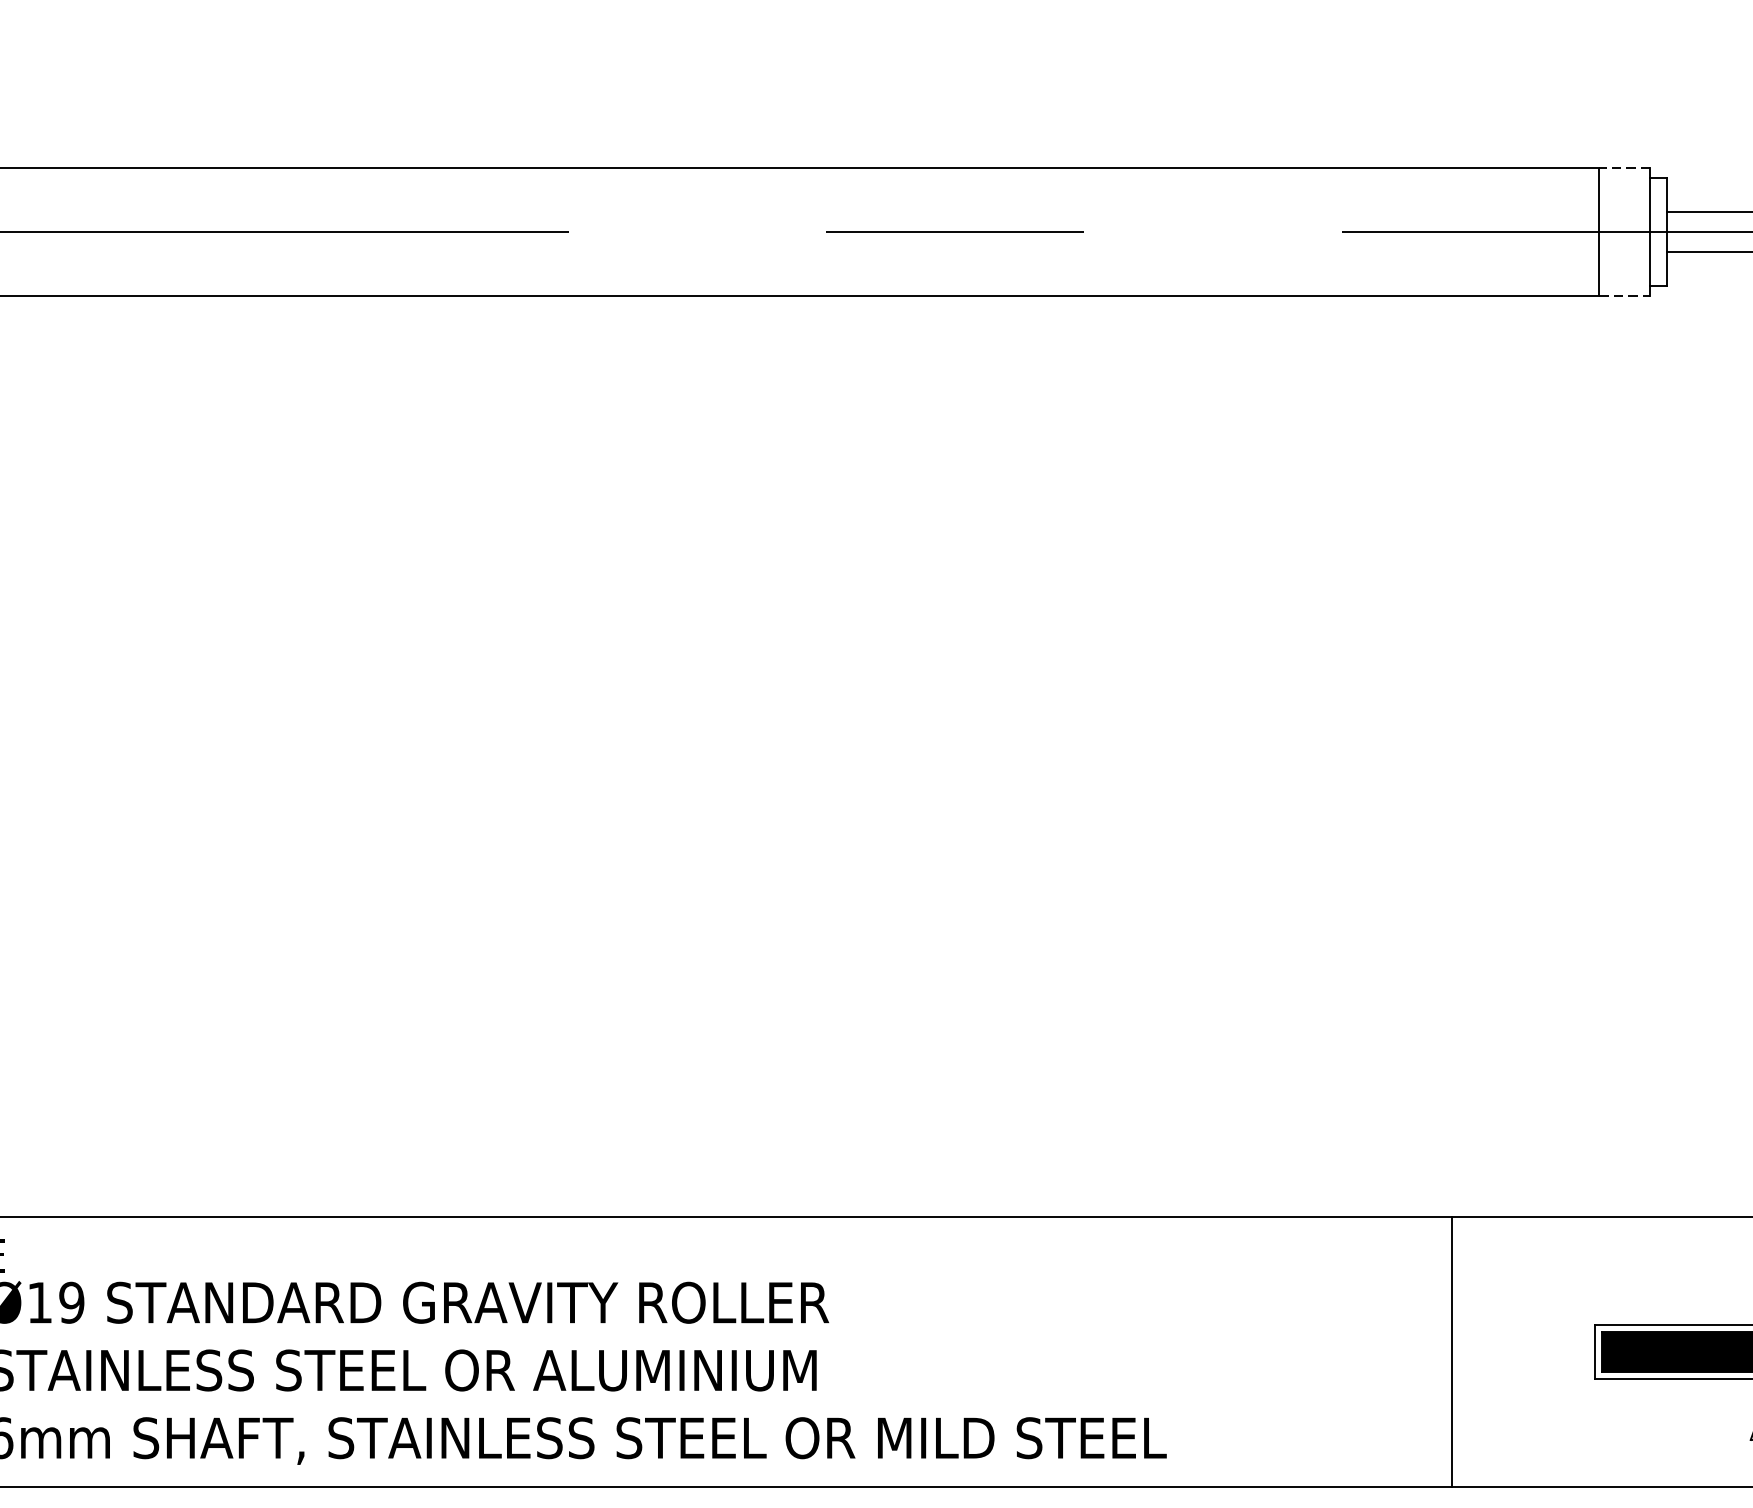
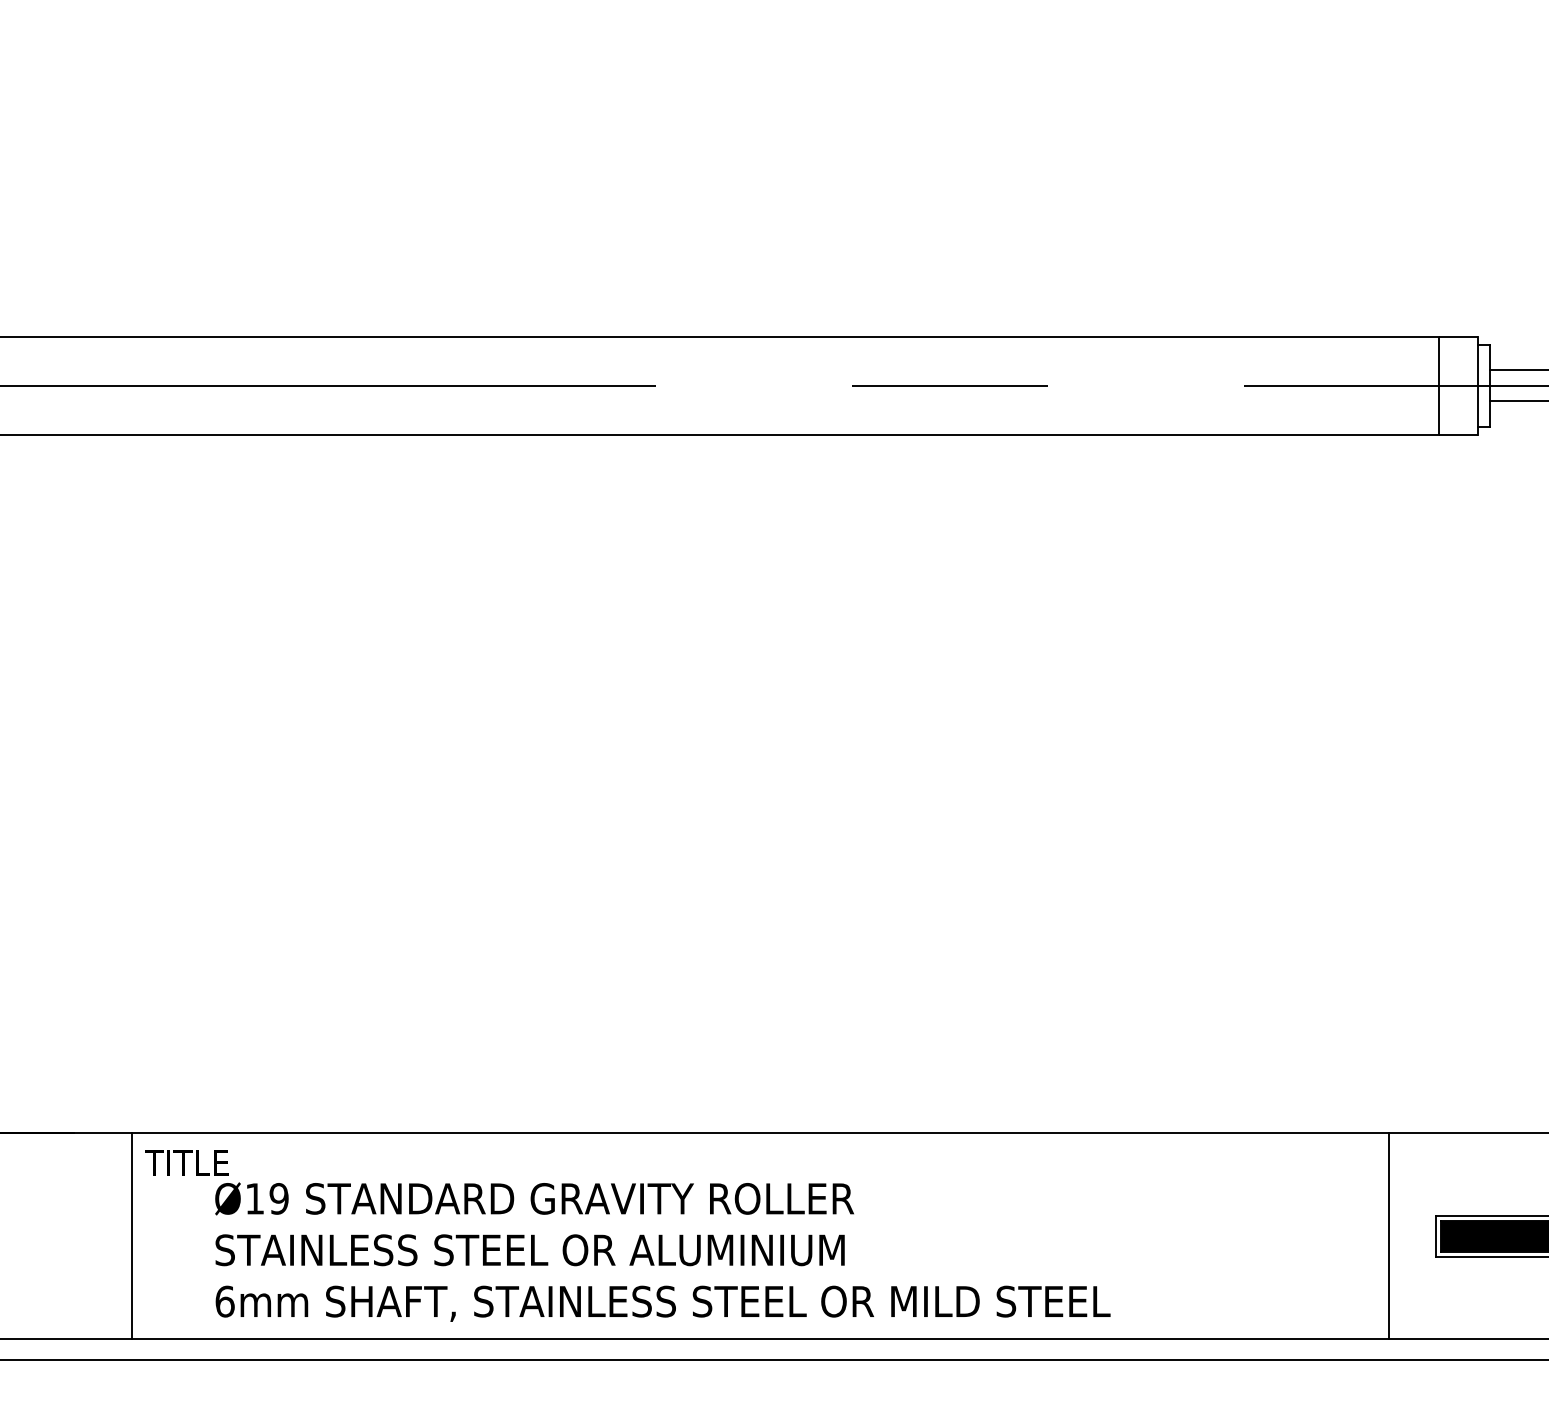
line: (1623, 168) -> (1457, 337), dashed -> solid
line: (1625, 296) -> (1458, 434), dashed -> solid
line: (1451, 1351) -> (1388, 1235), moved

